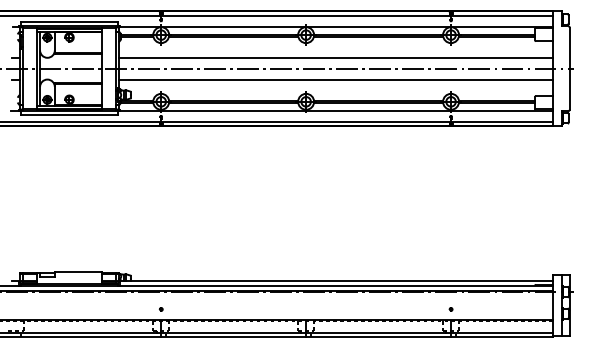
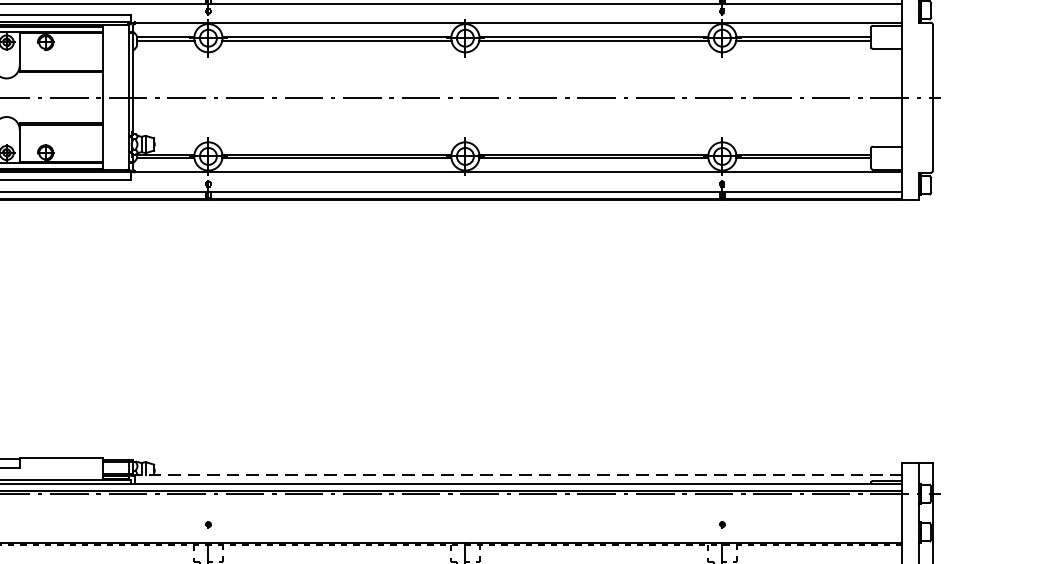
line: (335, 57) -> (517, 77), removed
line: (335, 79) -> (517, 116), removed
line: (335, 281) -> (517, 475), solid -> dashed

